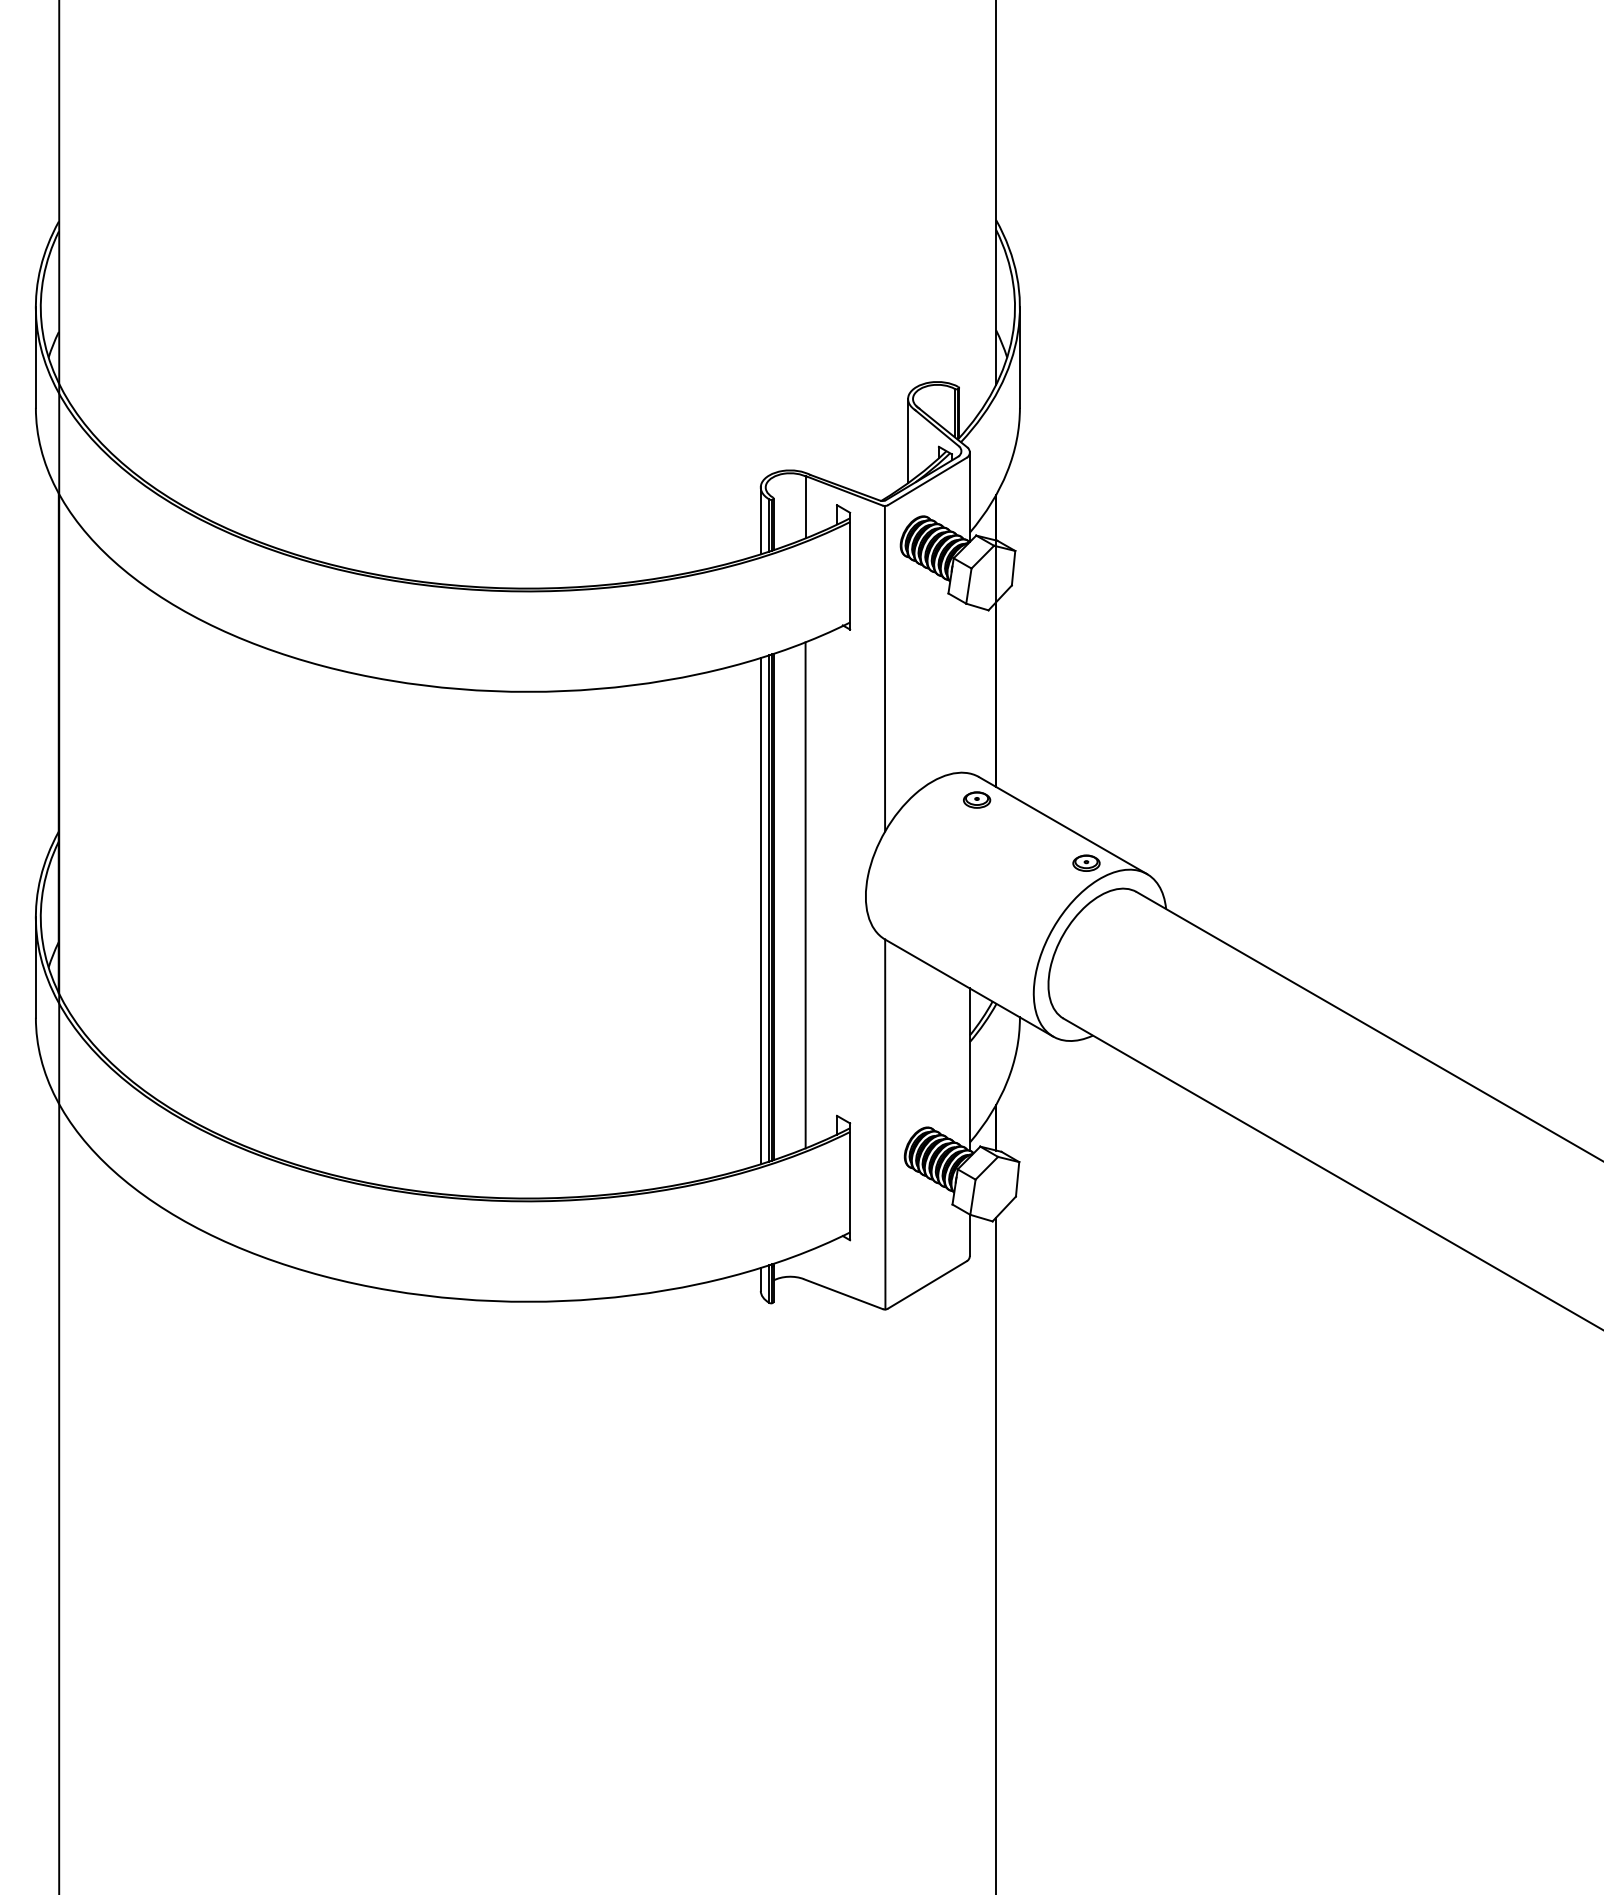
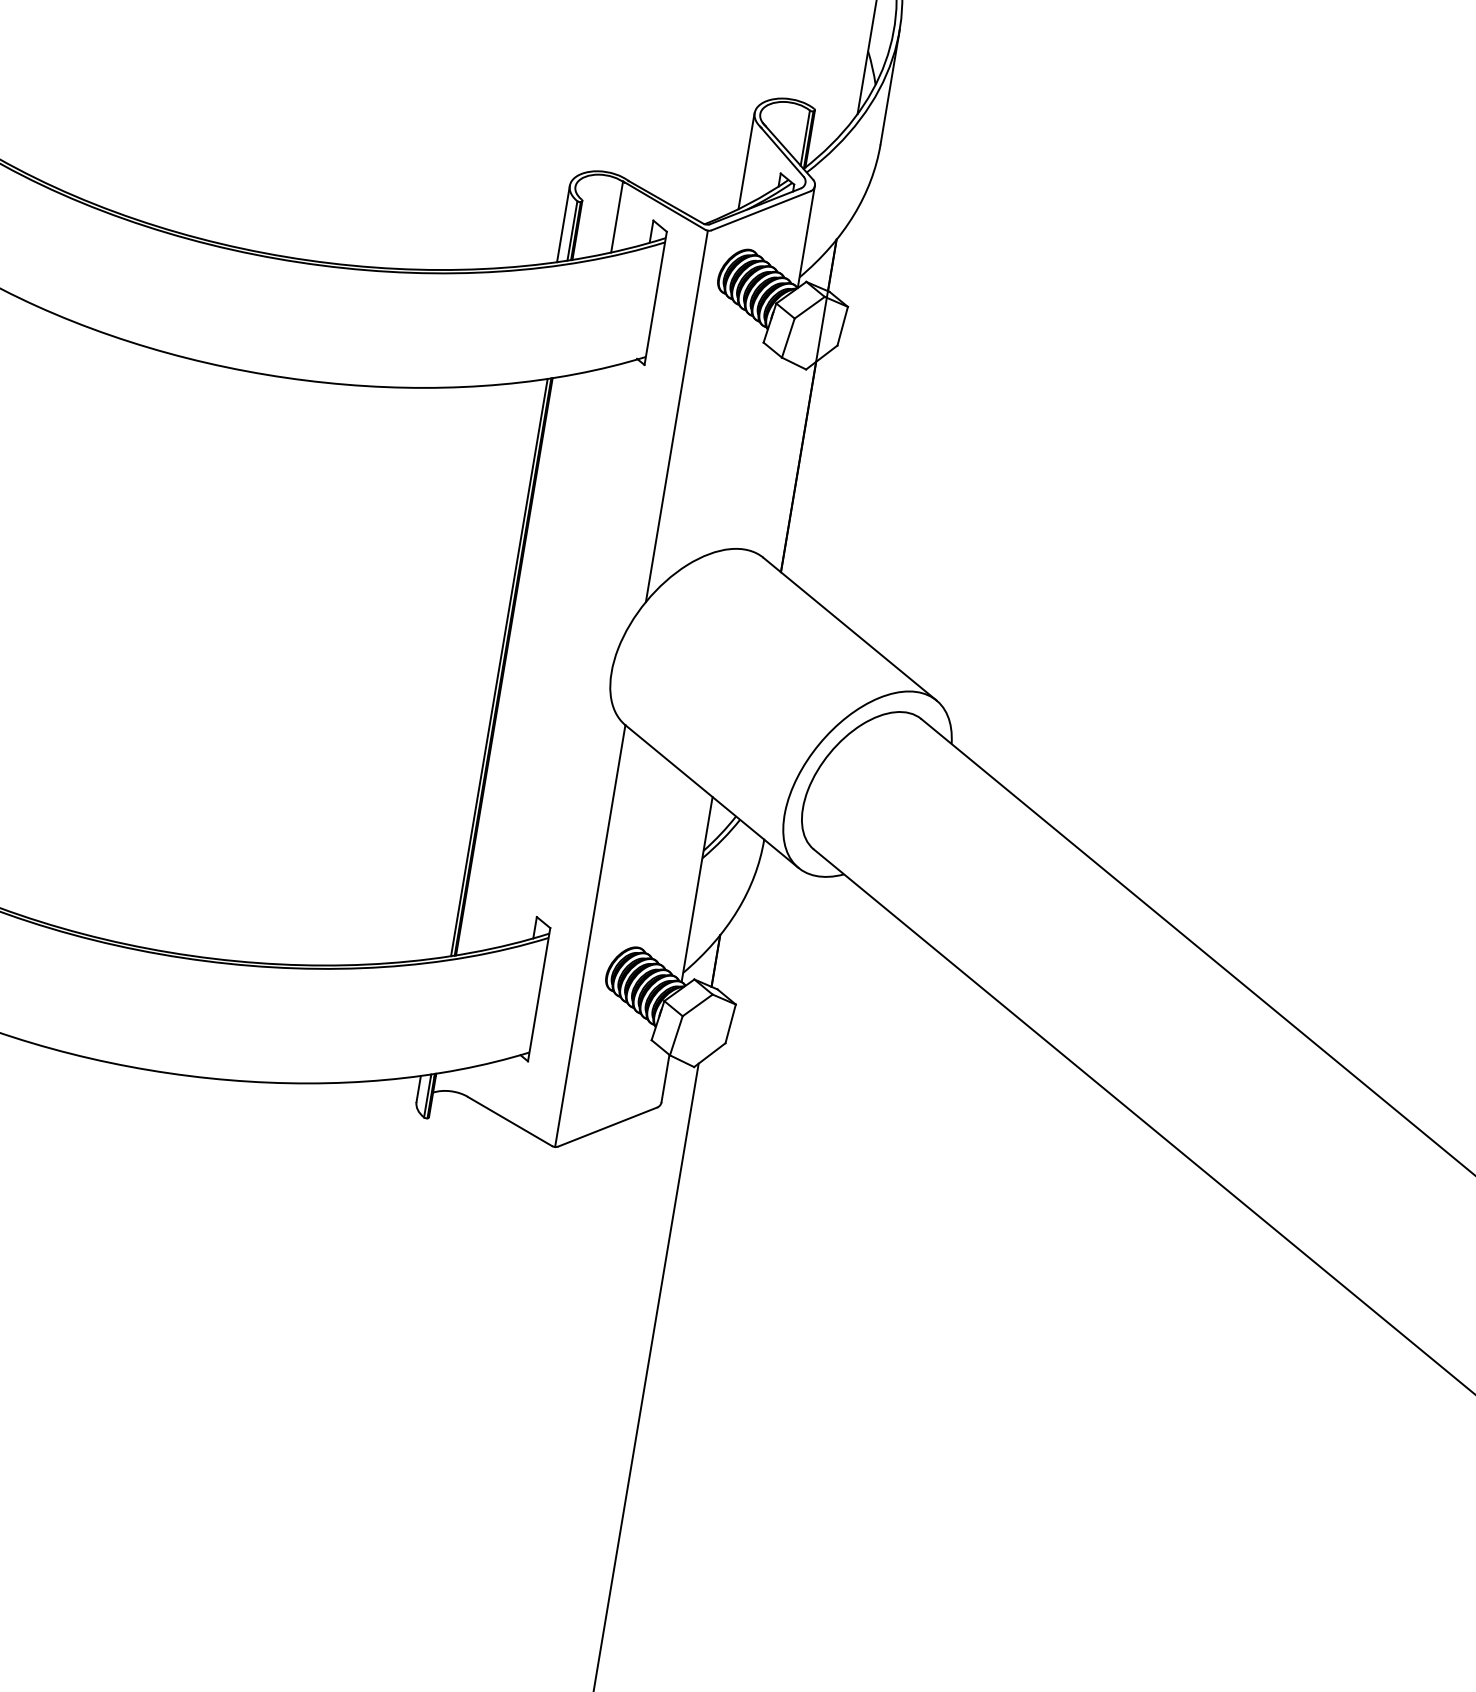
part: (977, 799) -> (757, 583), removed
part: (1086, 862) -> (869, 675), removed
line: (805, 895) -> (542, 659), removed
line: (760, 910) -> (488, 668), removed

